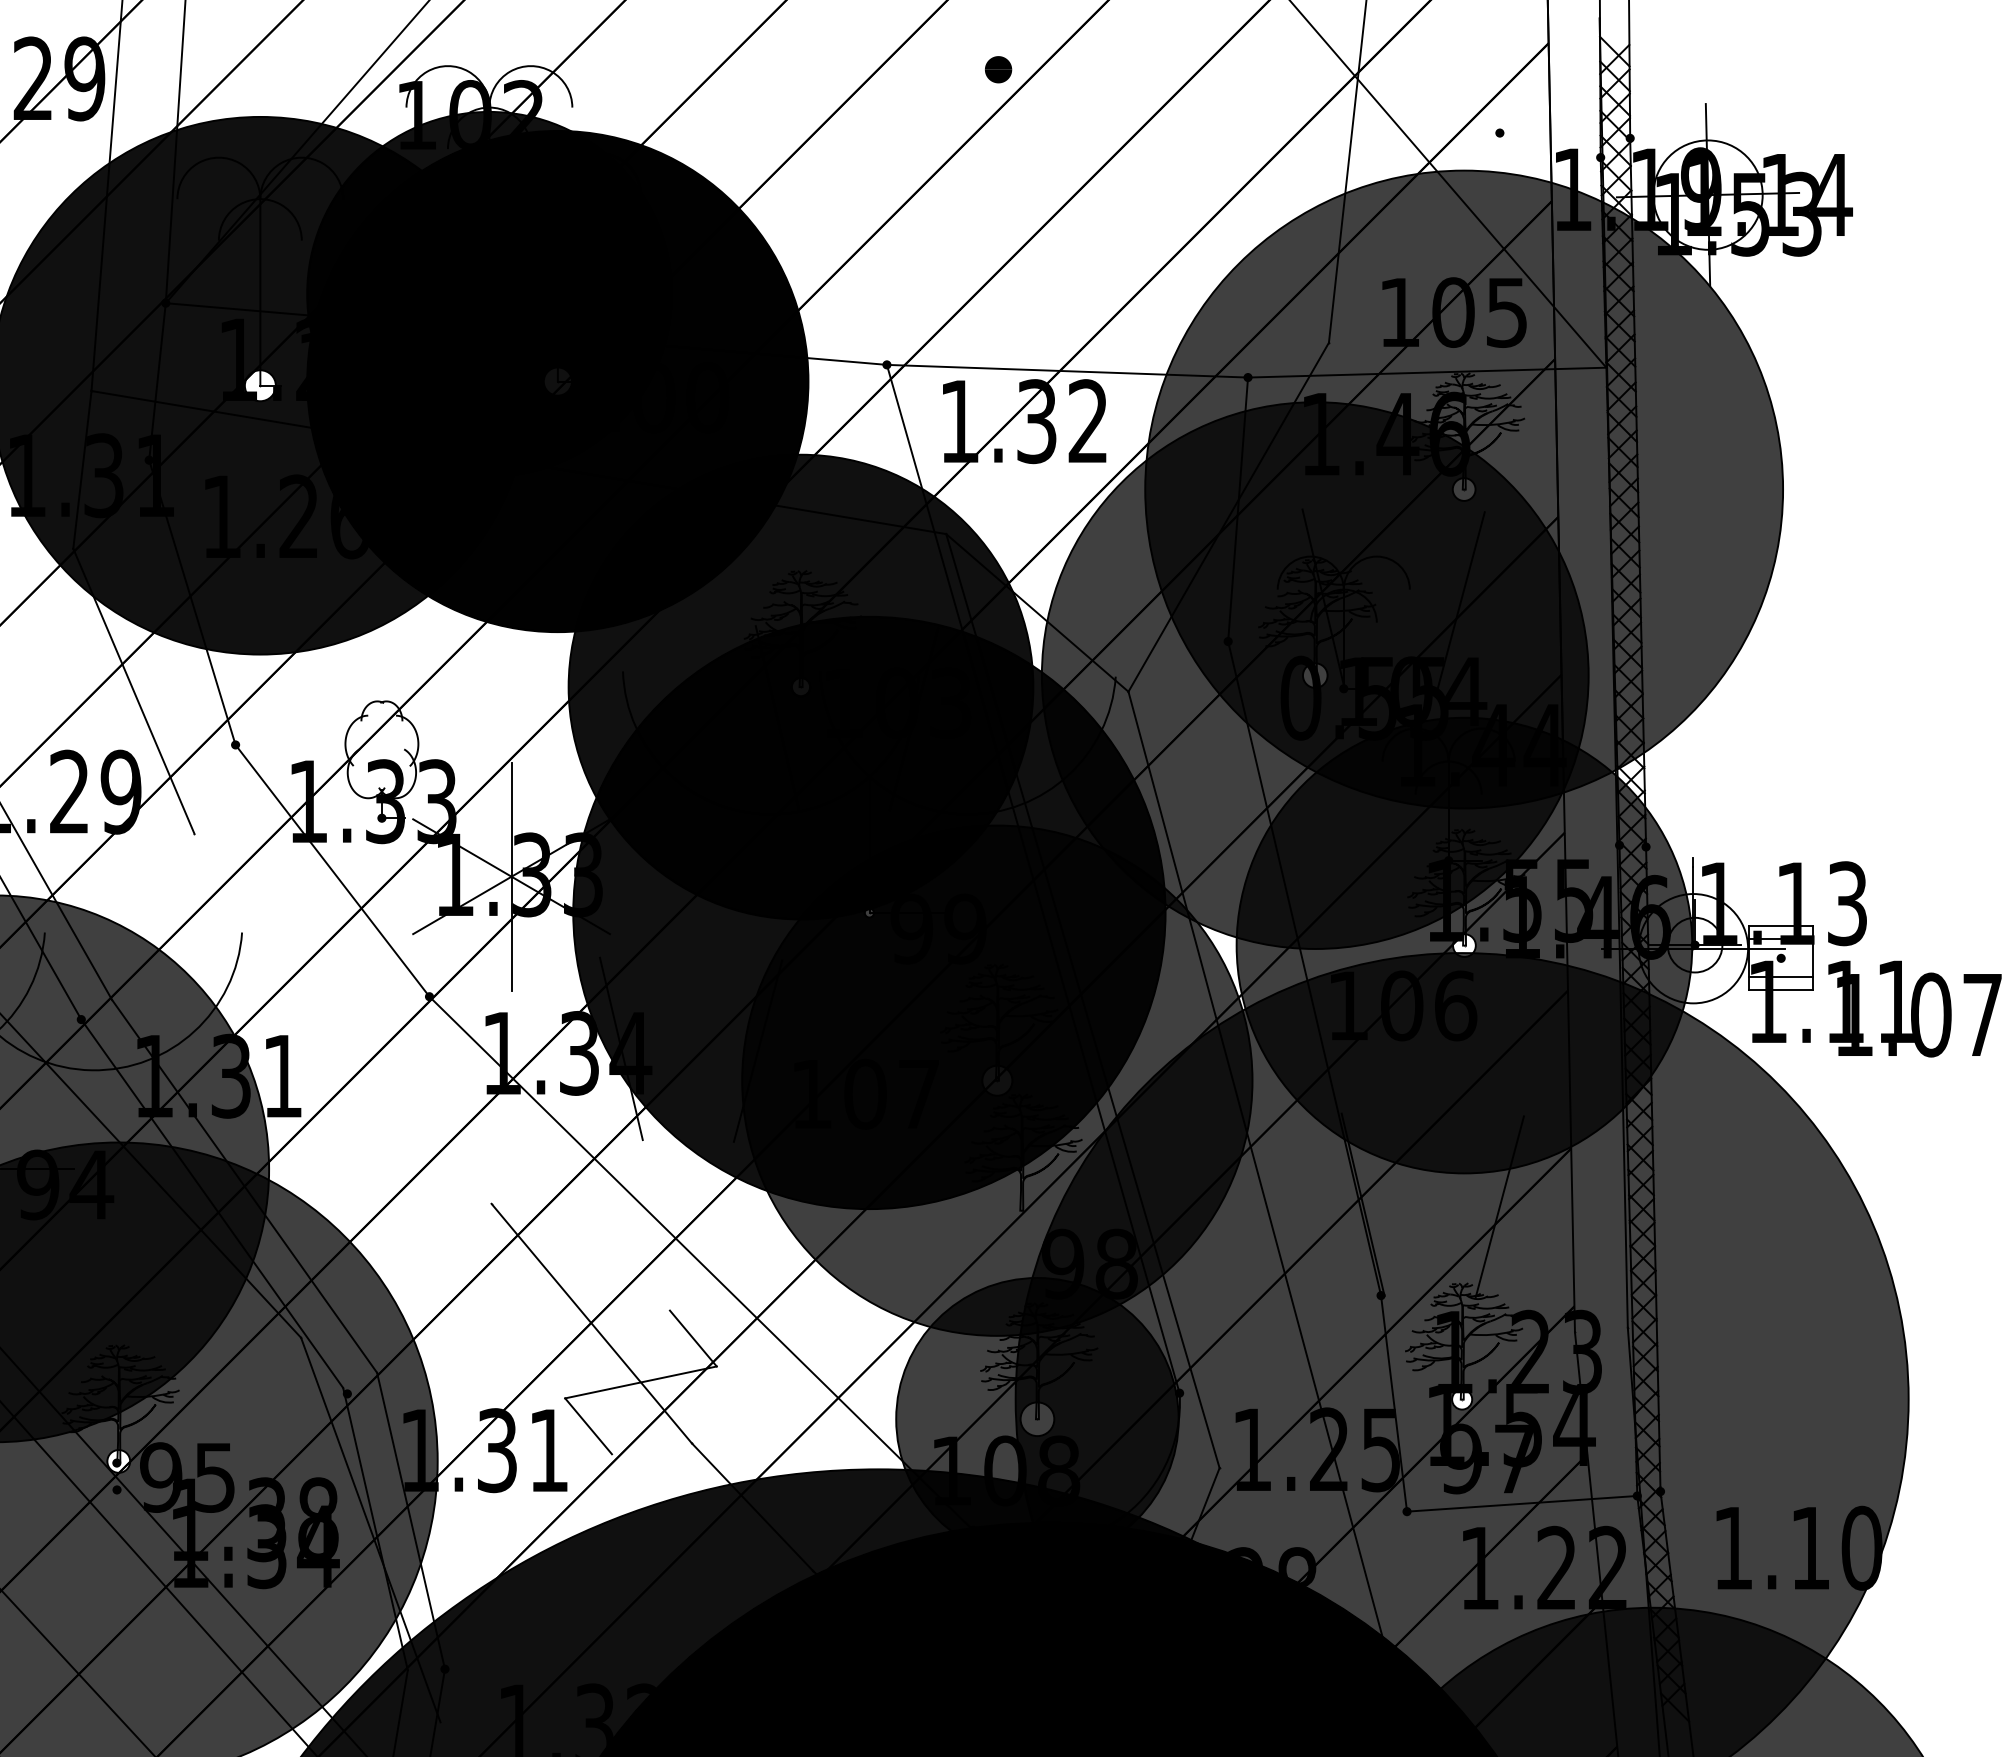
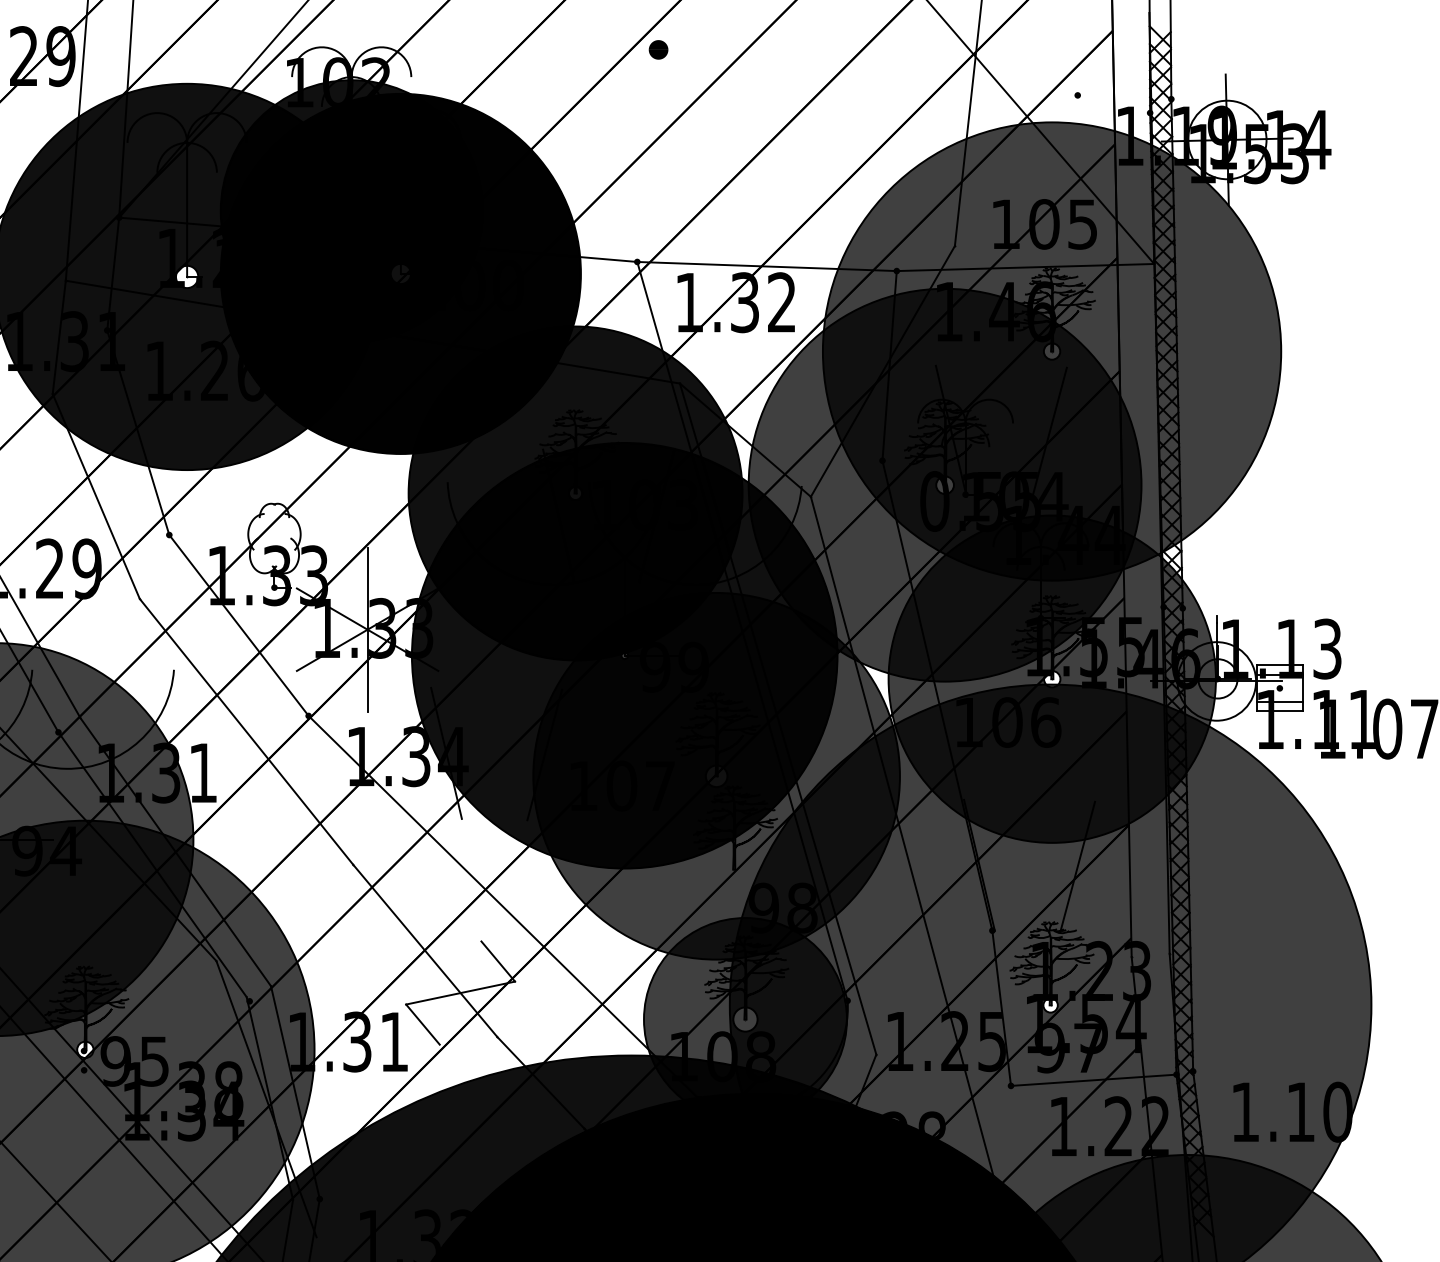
part: (998, 69) -> (658, 49), moved
line: (342, 1018) -> (246, 731), added

